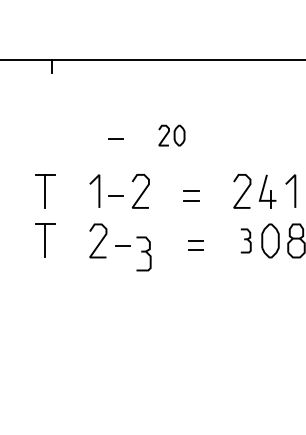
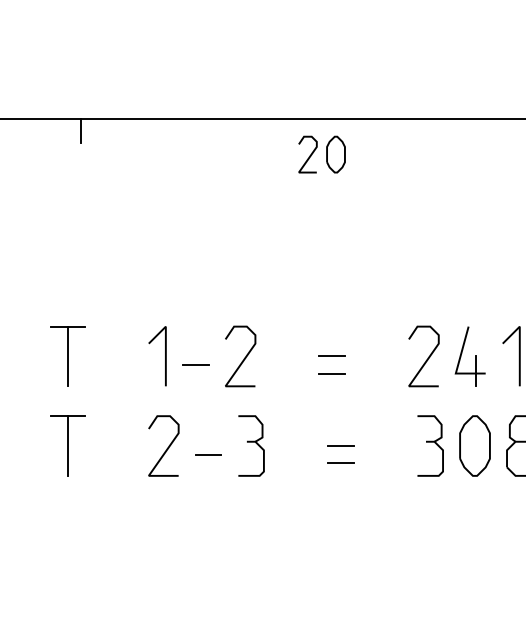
part: (171, 135) -> (321, 154), moved
line: (115, 138) -> (194, 260), removed
part: (245, 240) -> (429, 445), size x1.43
part: (143, 253) -> (250, 445), moved

